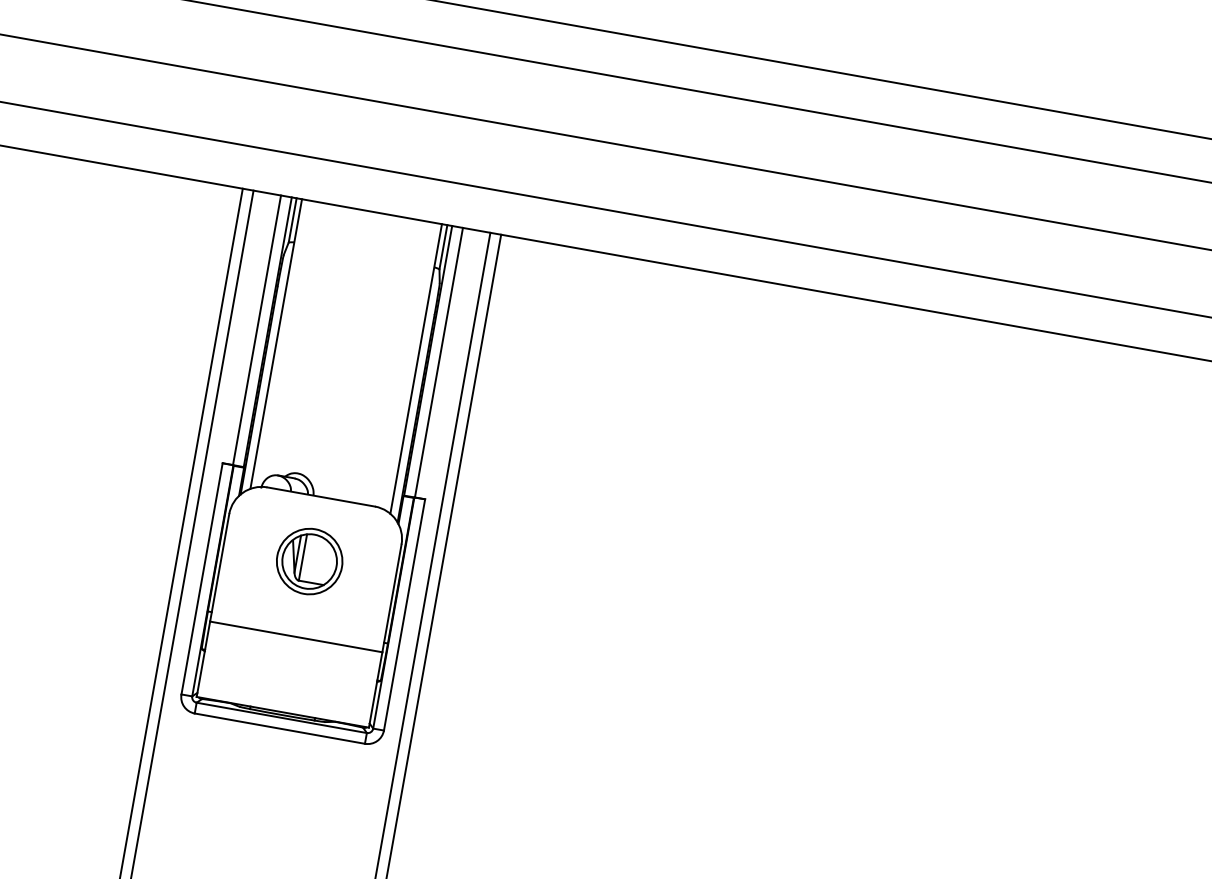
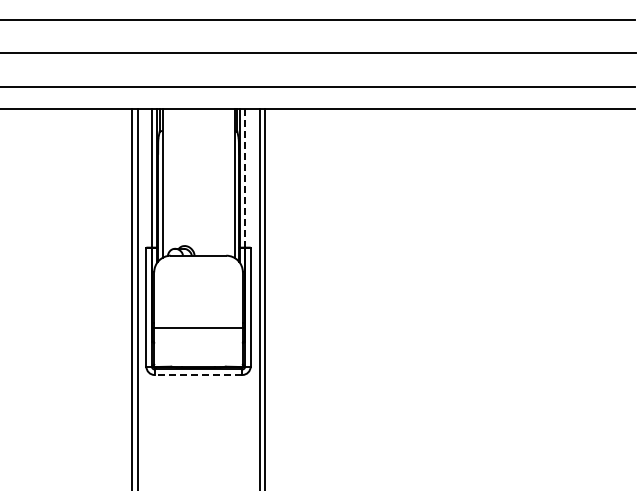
line: (439, 363) -> (245, 178), solid -> dashed
part: (309, 560) -> (198, 288), removed
line: (279, 729) -> (198, 375), solid -> dashed

